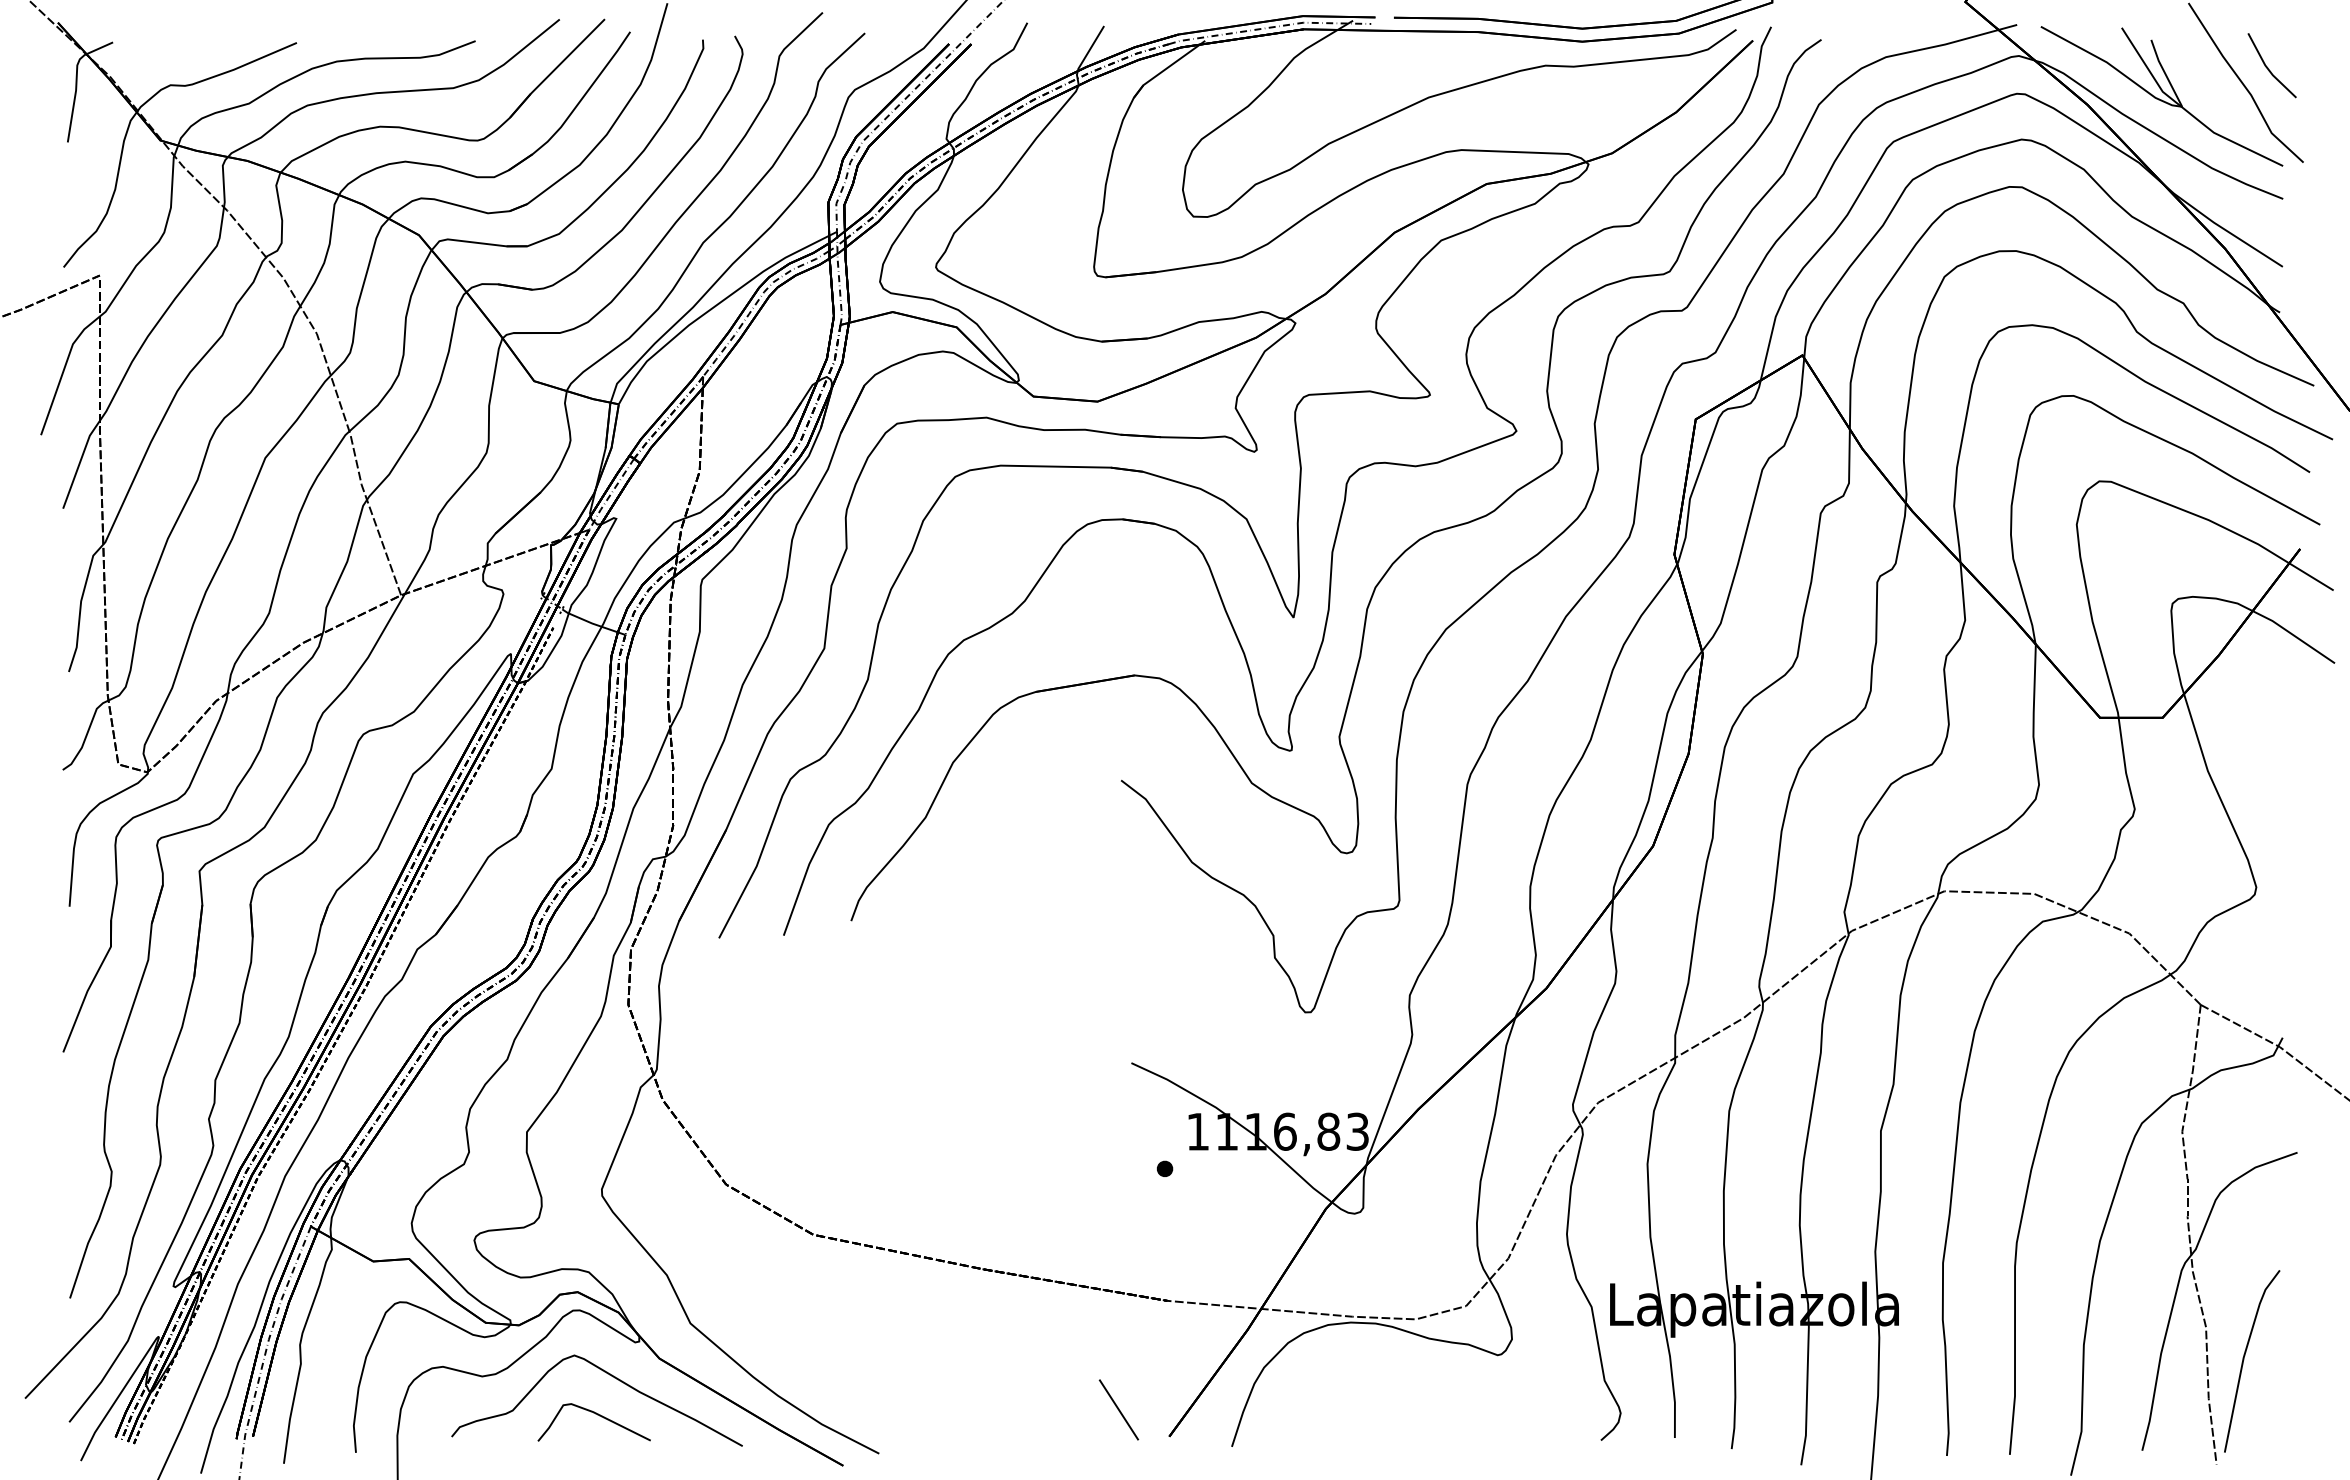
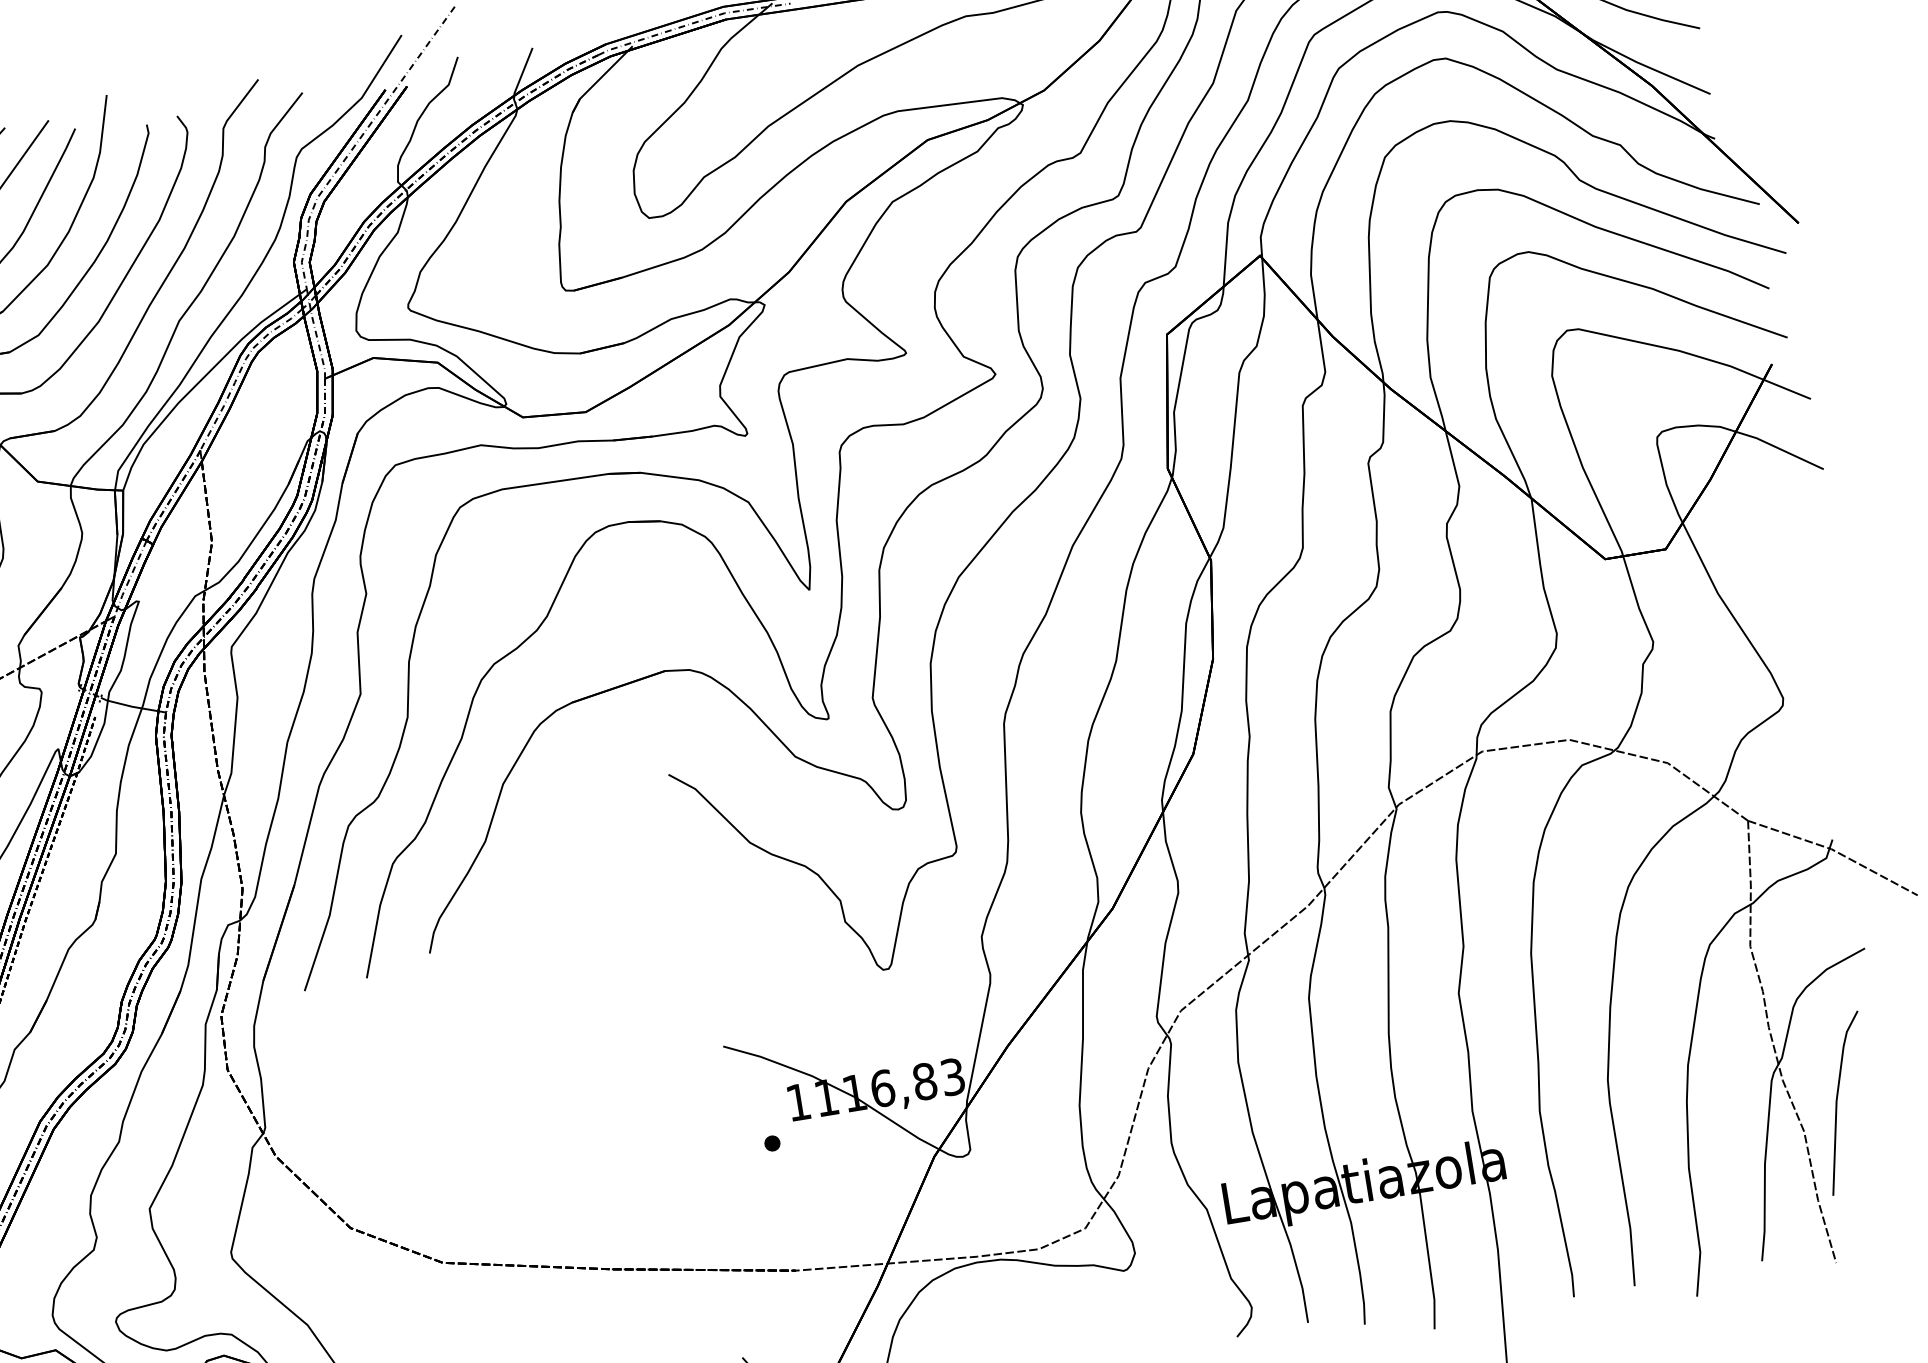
line: (2244, 1360) -> (1837, 1103), moved

